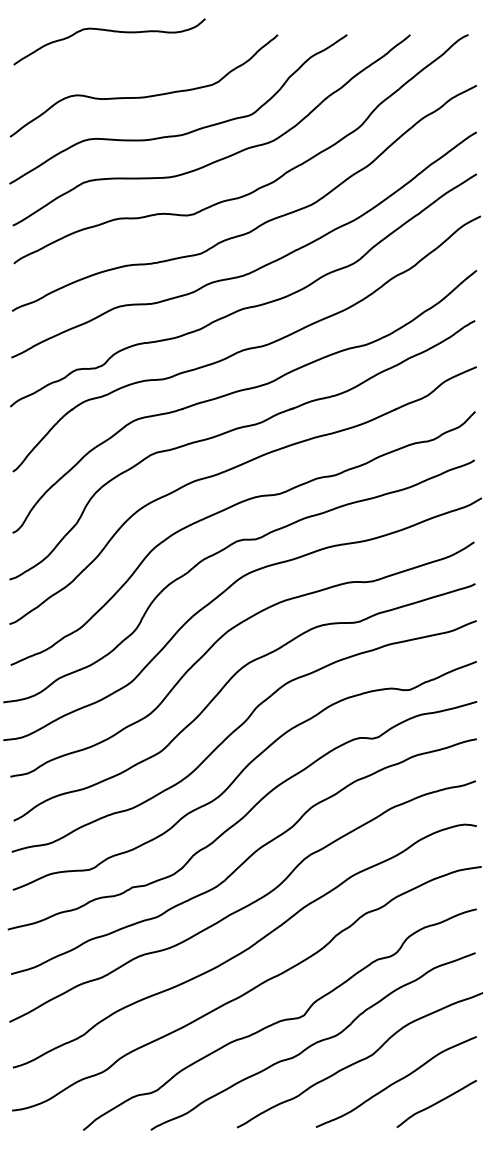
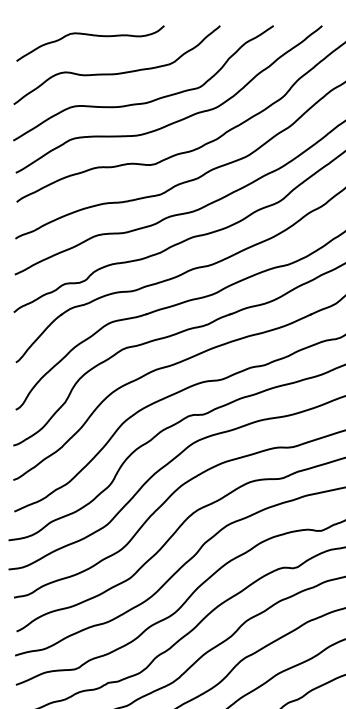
curve: (113, 32) -> (93, 36), moved

